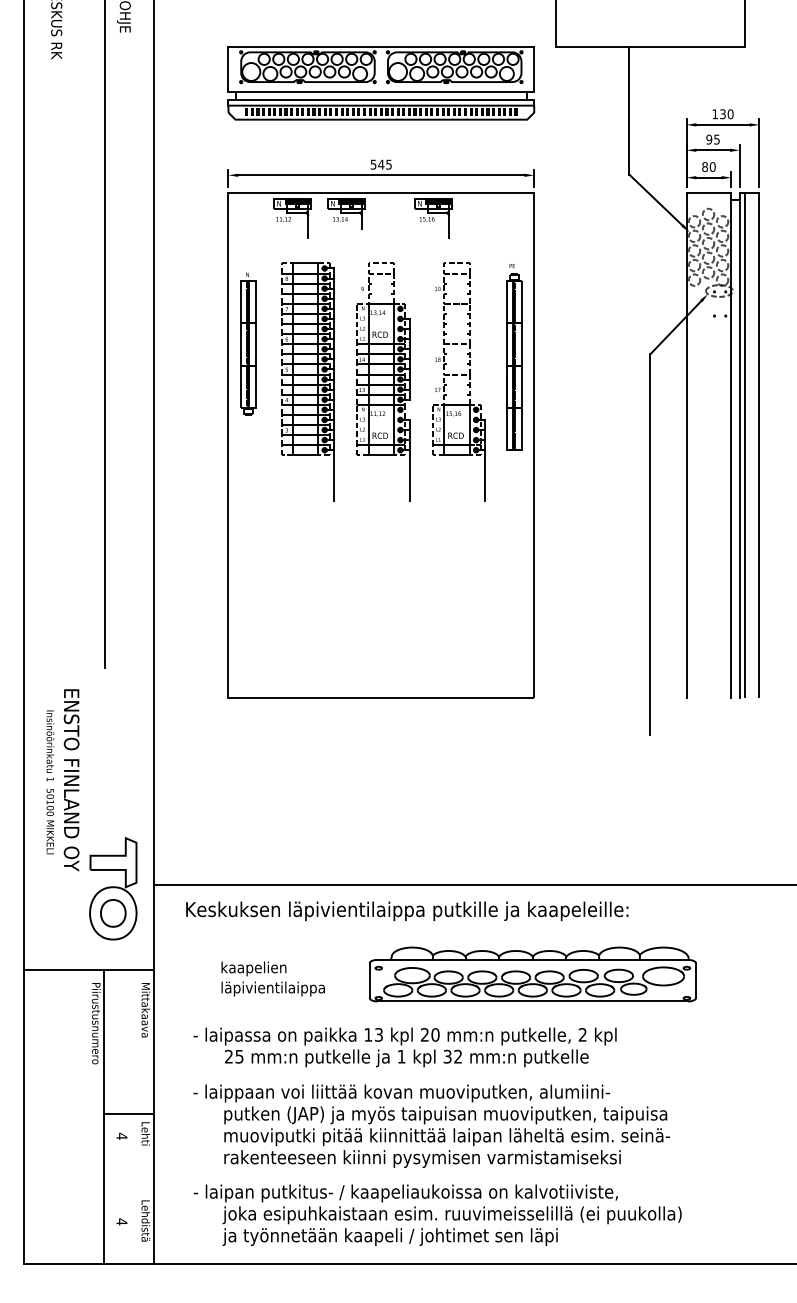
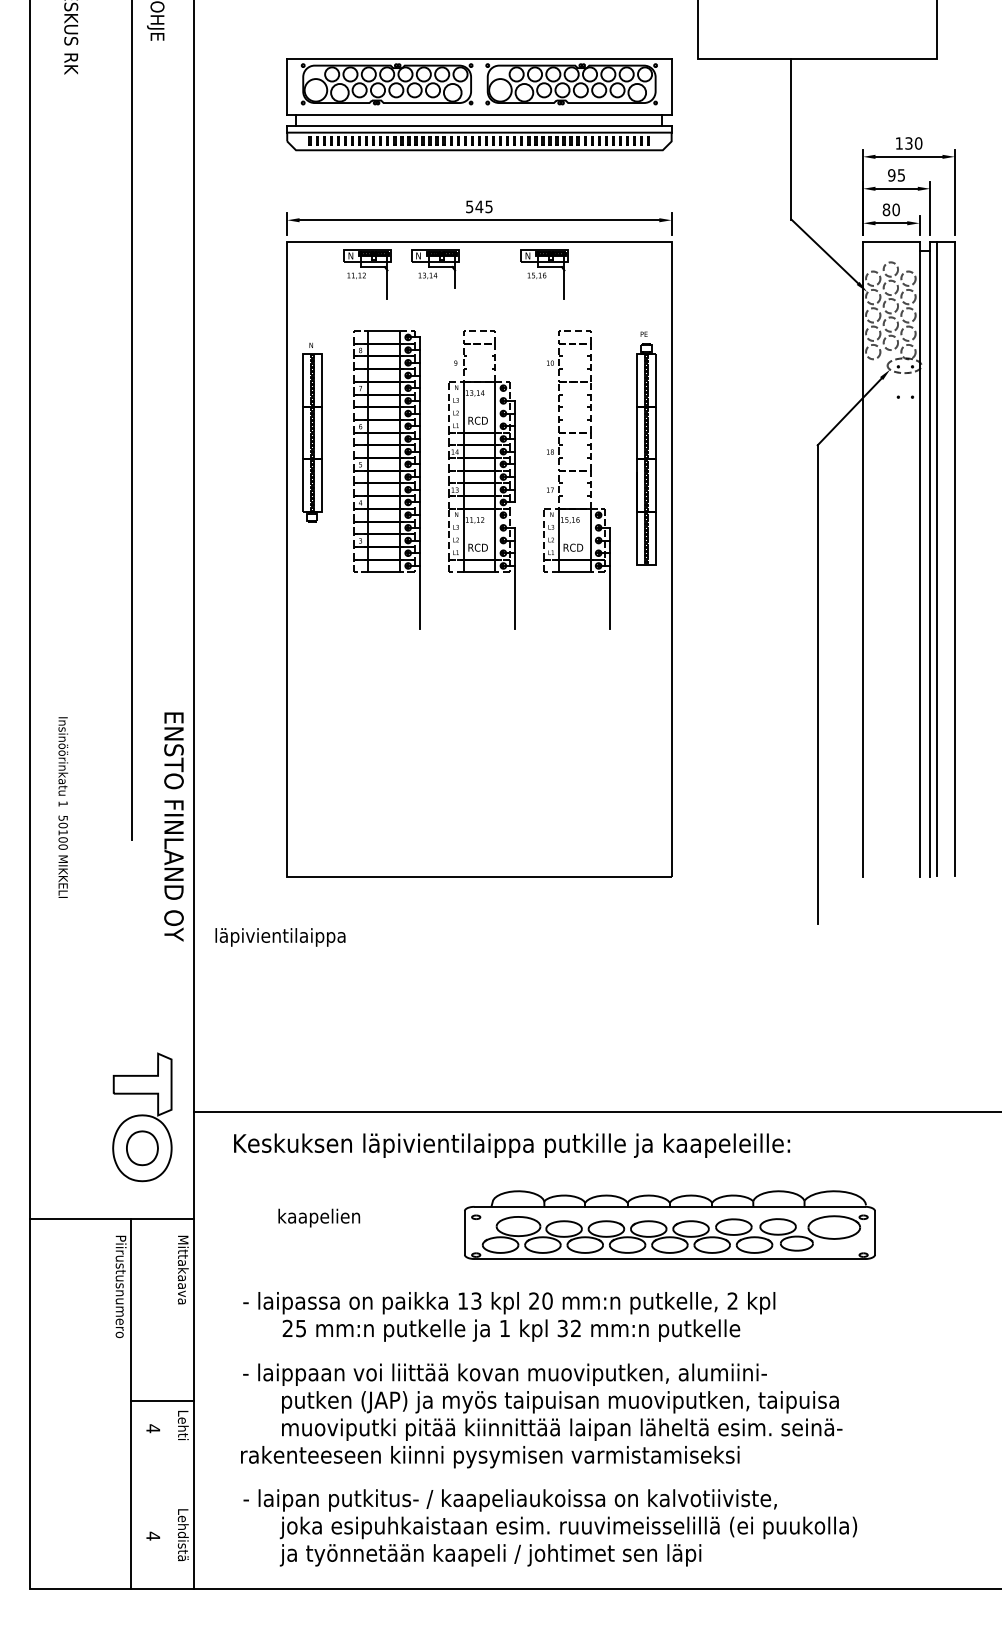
text: (71, 779) -> (173, 826), moved
text: (50, 782) -> (63, 807), moved
text: (273, 989) -> (280, 937), moved
text: (422, 1159) -> (490, 1457), moved

